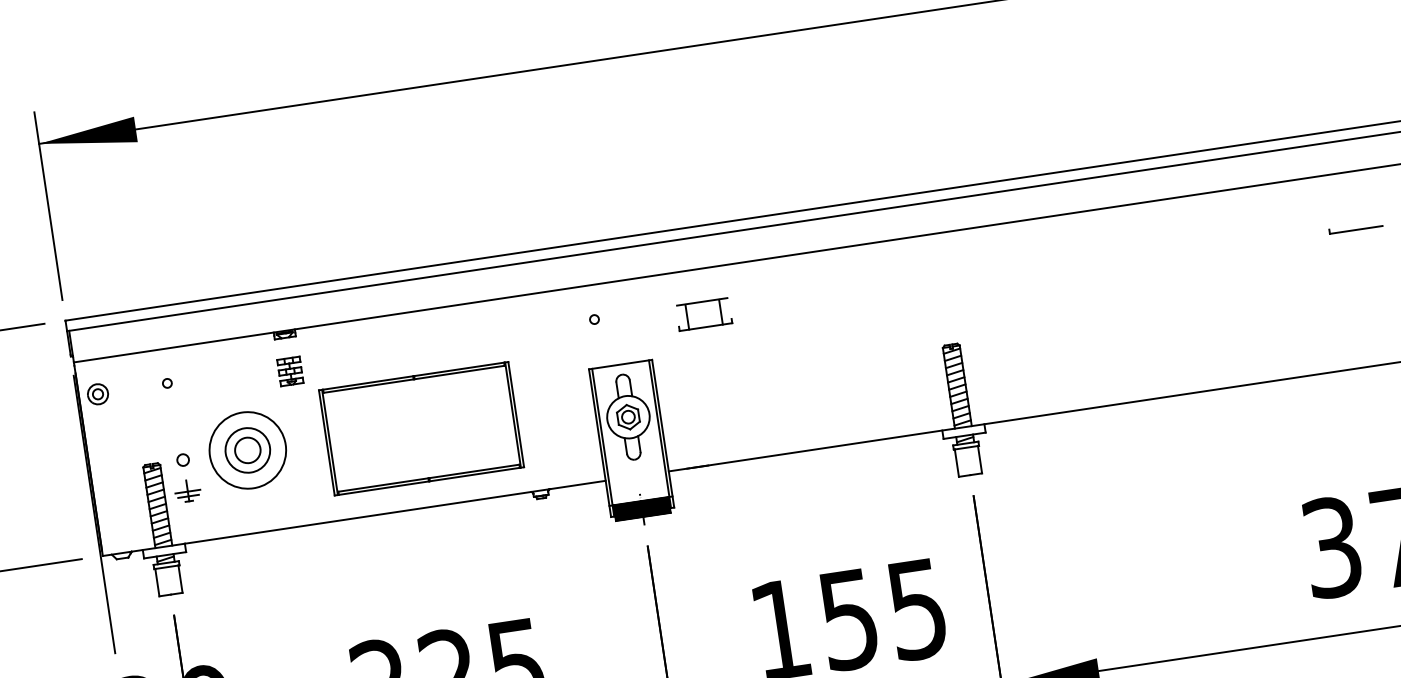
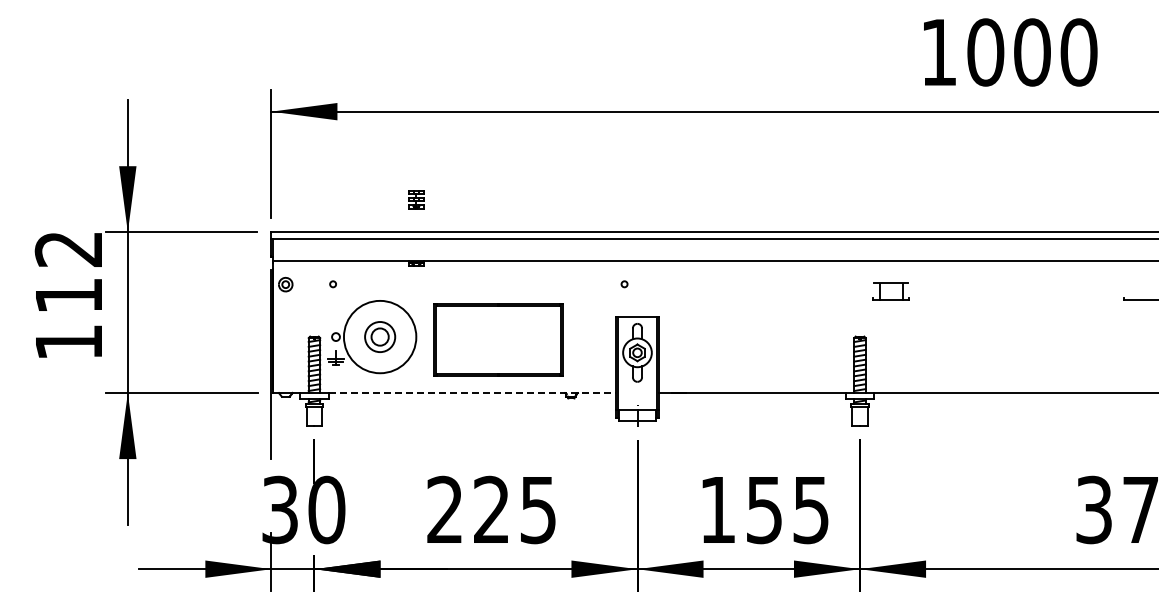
part: (702, 314) -> (890, 291), moved
part: (290, 371) -> (416, 199), moved
circle: (246, 449) -> (379, 336), size x1.4
hatch: (642, 509) -> (637, 415), removed
line: (395, 512) -> (472, 393), solid -> dashed

